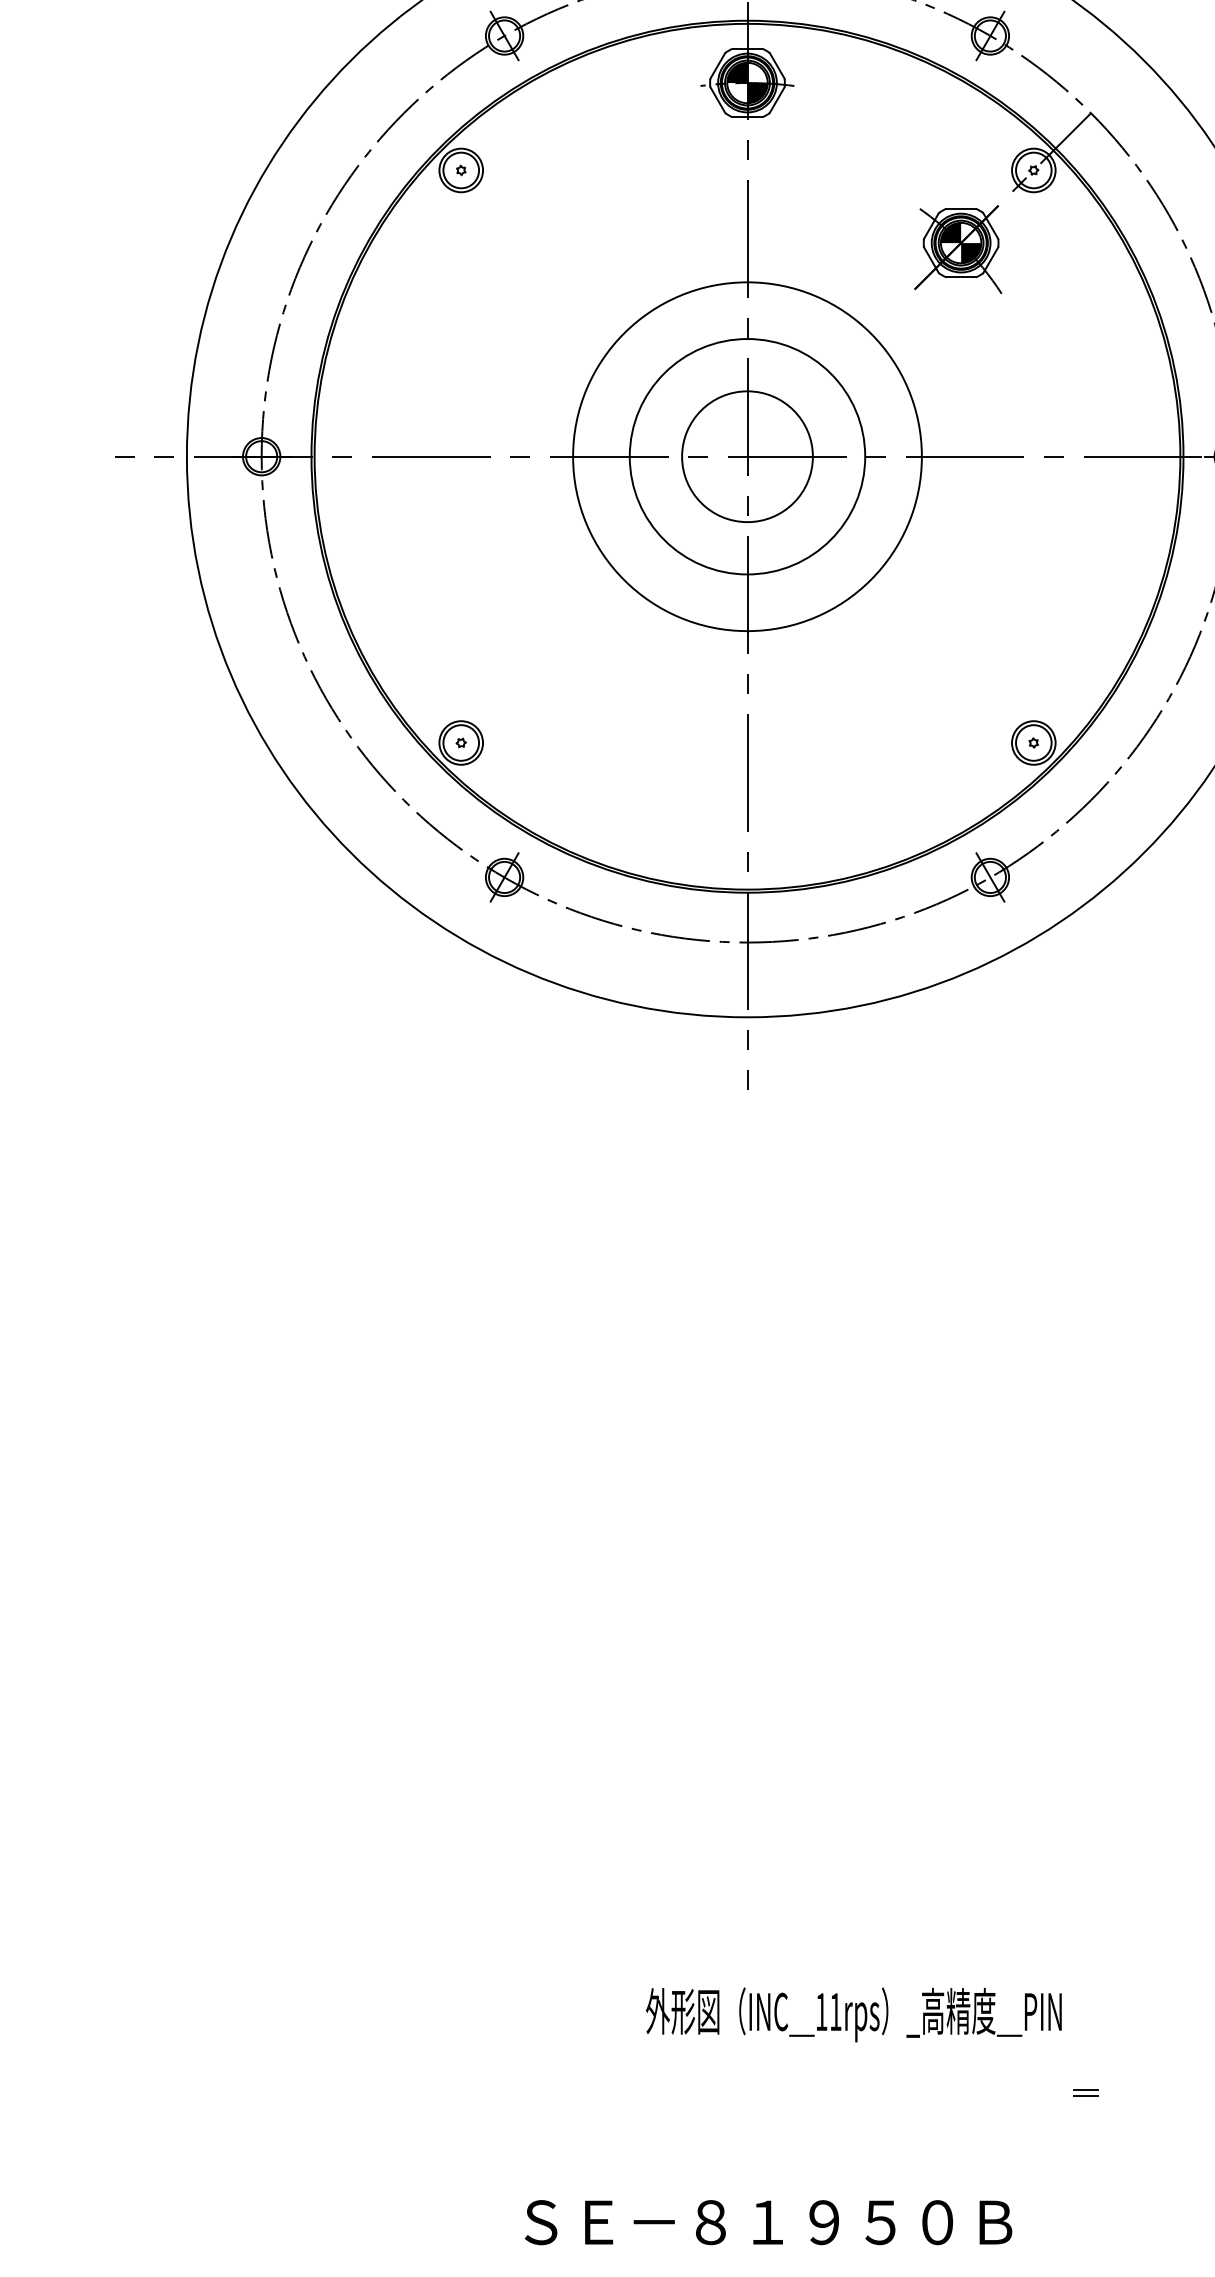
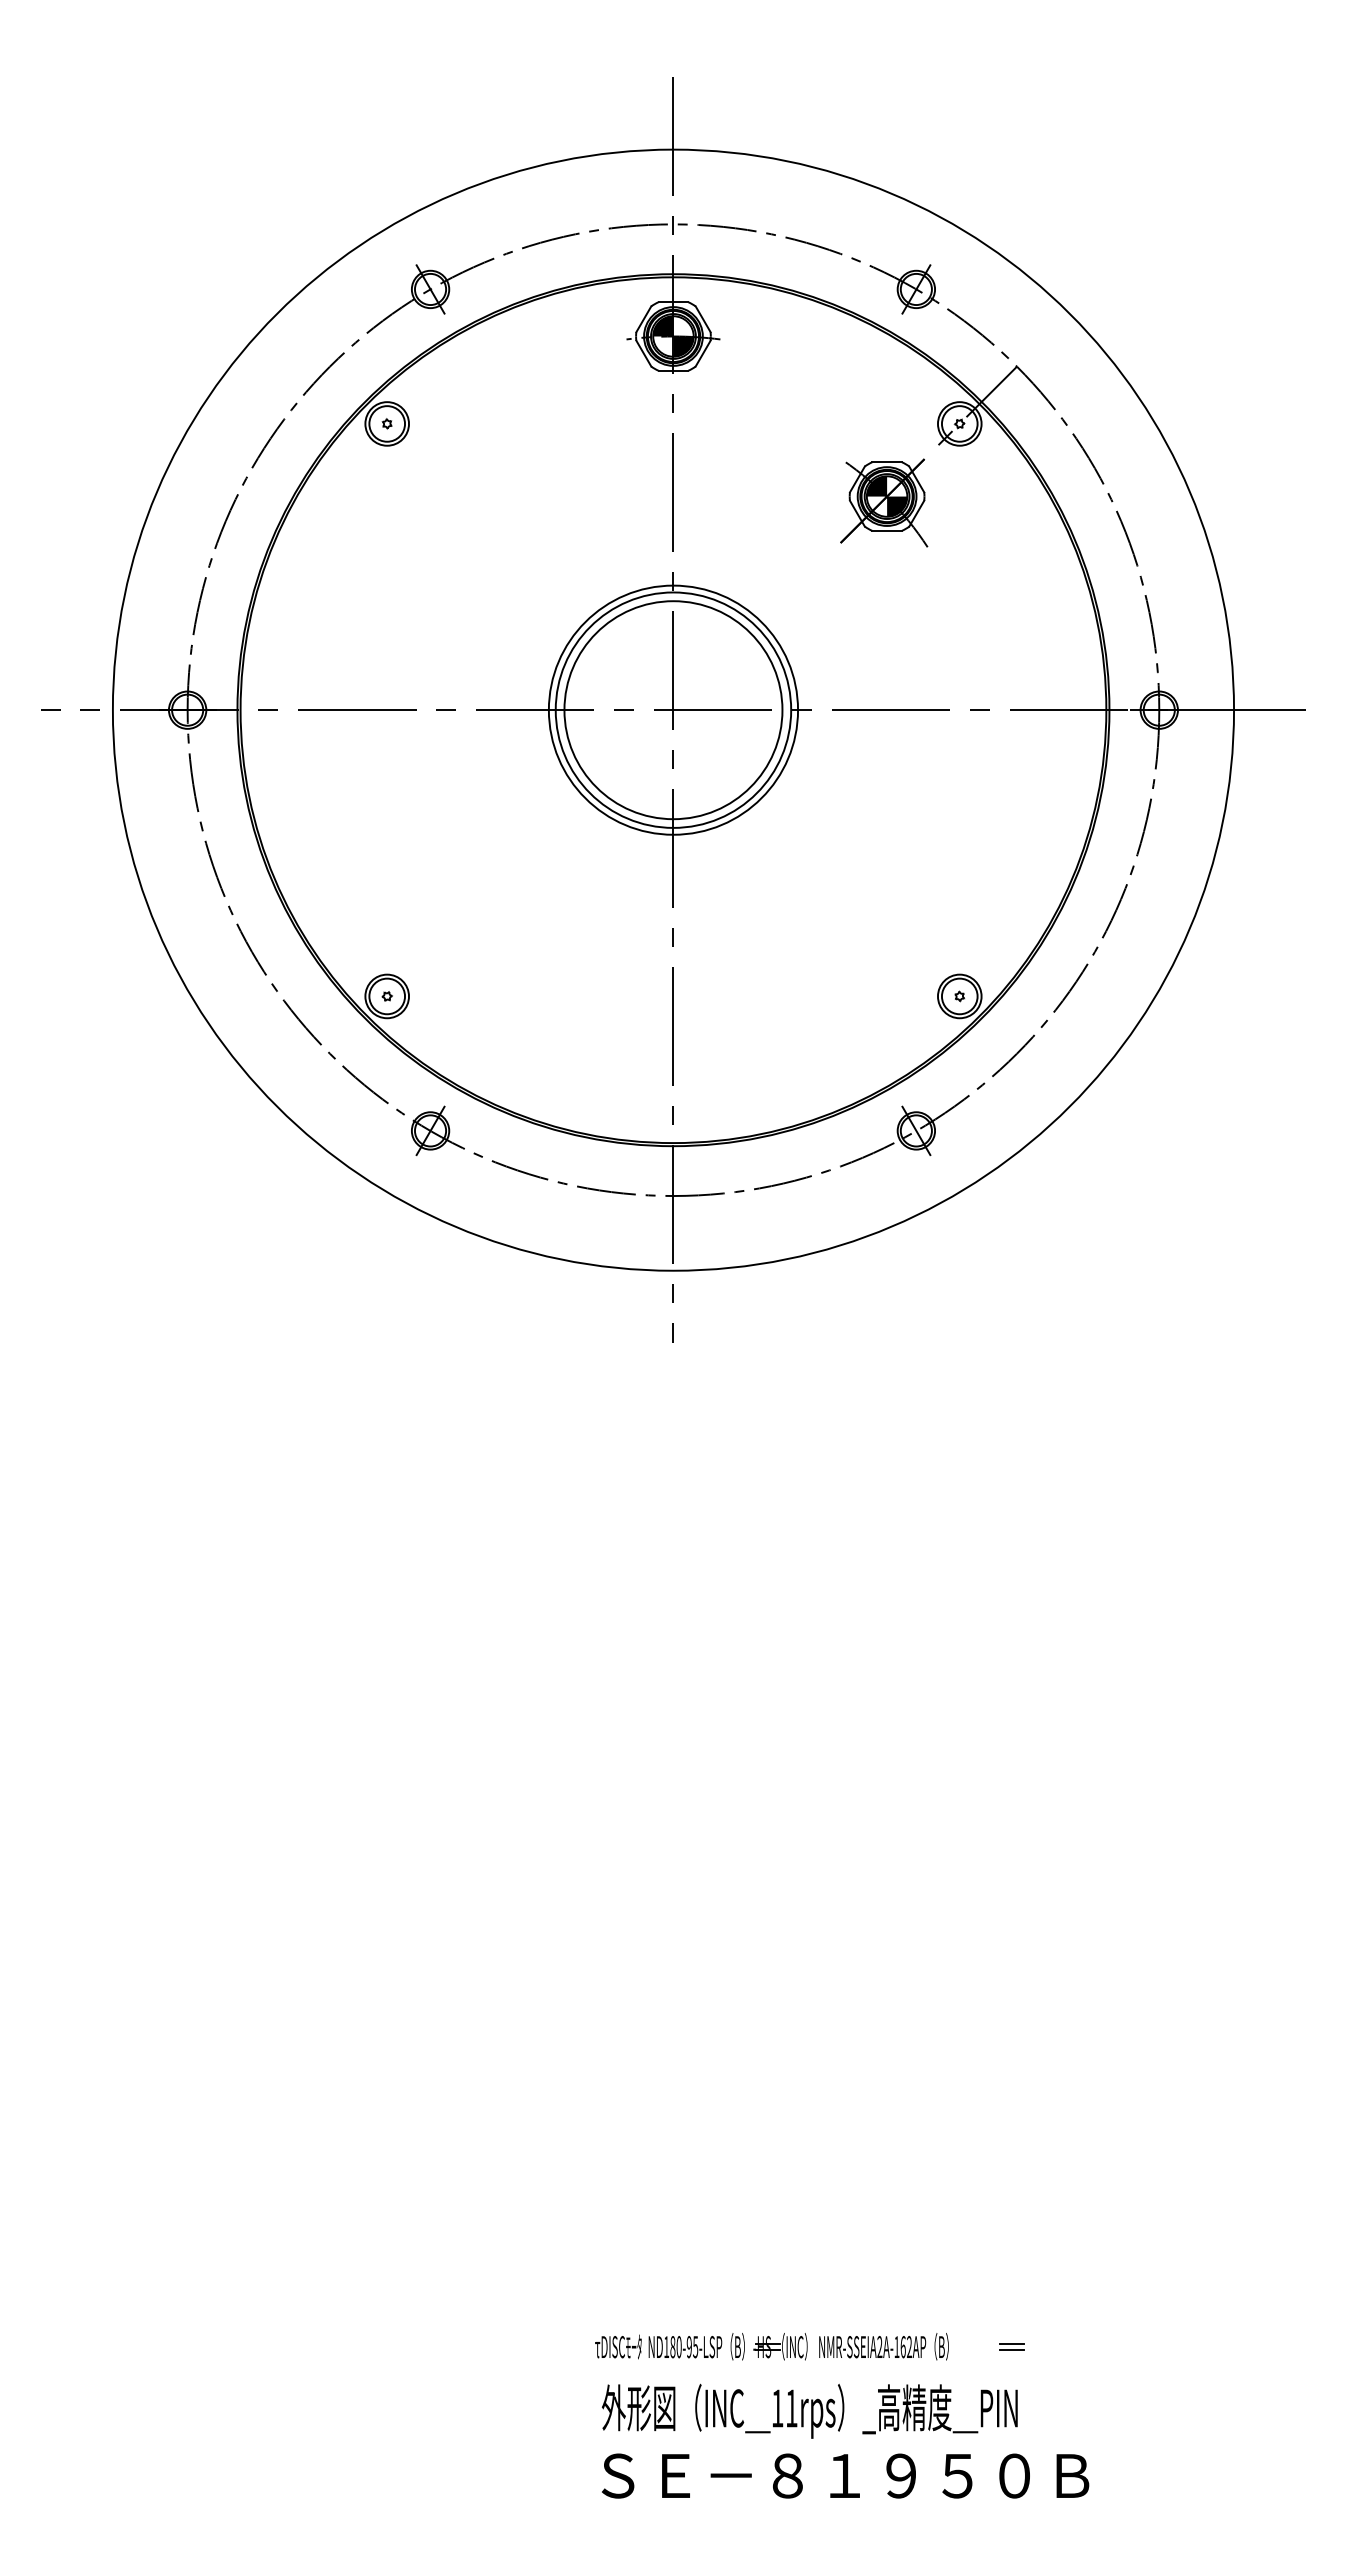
circle: (747, 456) -> (673, 709), size x0.71
circle: (747, 457) -> (673, 710), size x1.67
text: (853, 2014) -> (809, 2410), moved
part: (845, 2093) -> (771, 2346), added
text: (768, 2222) -> (845, 2475), moved

